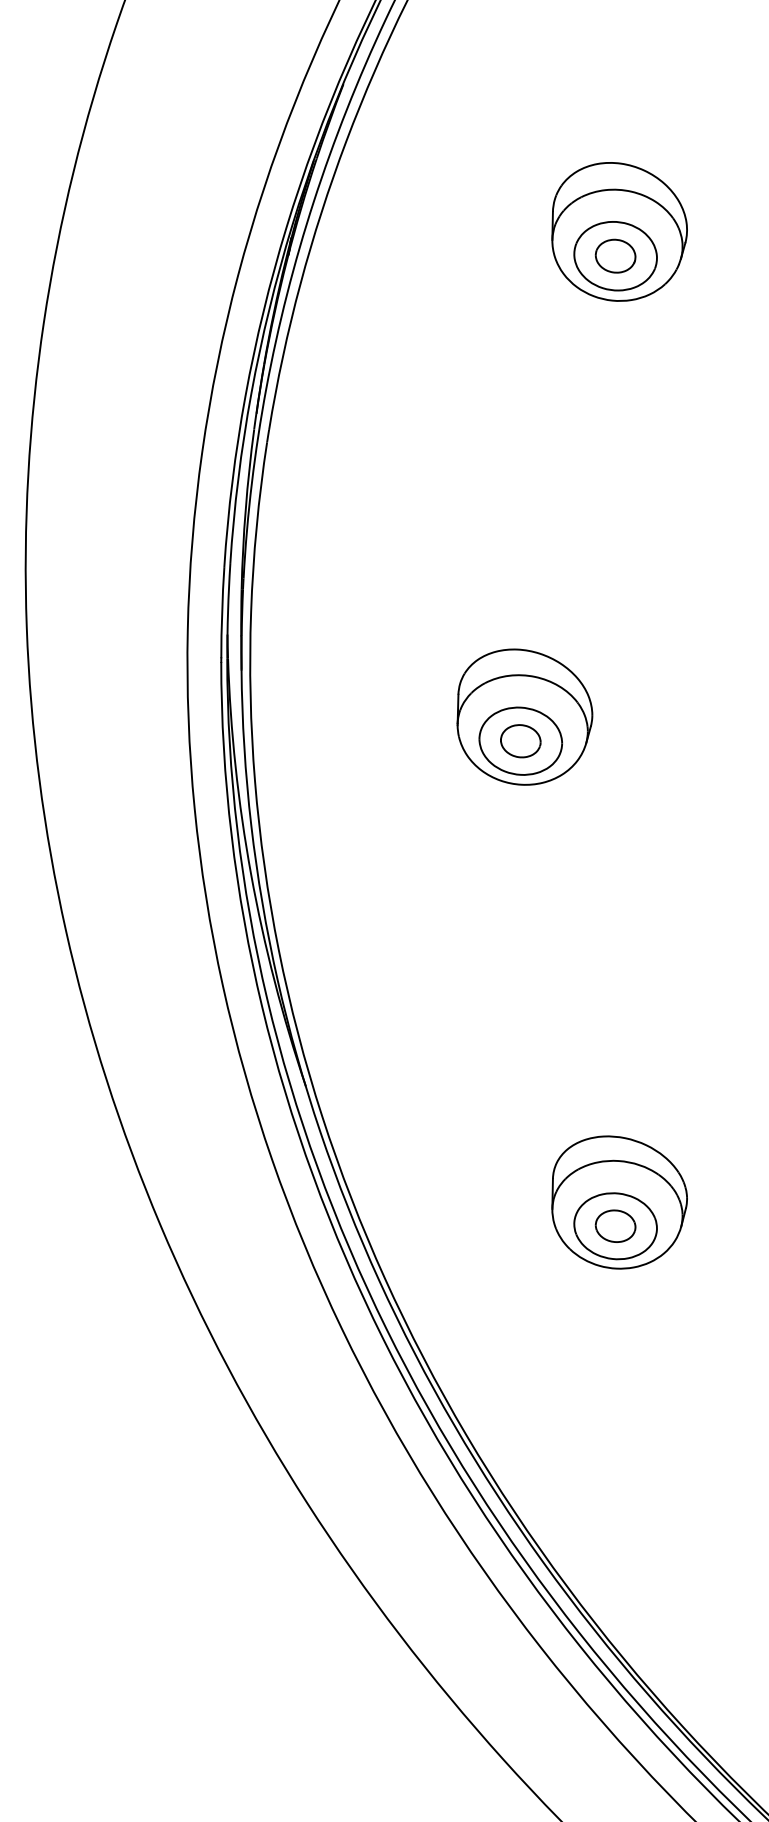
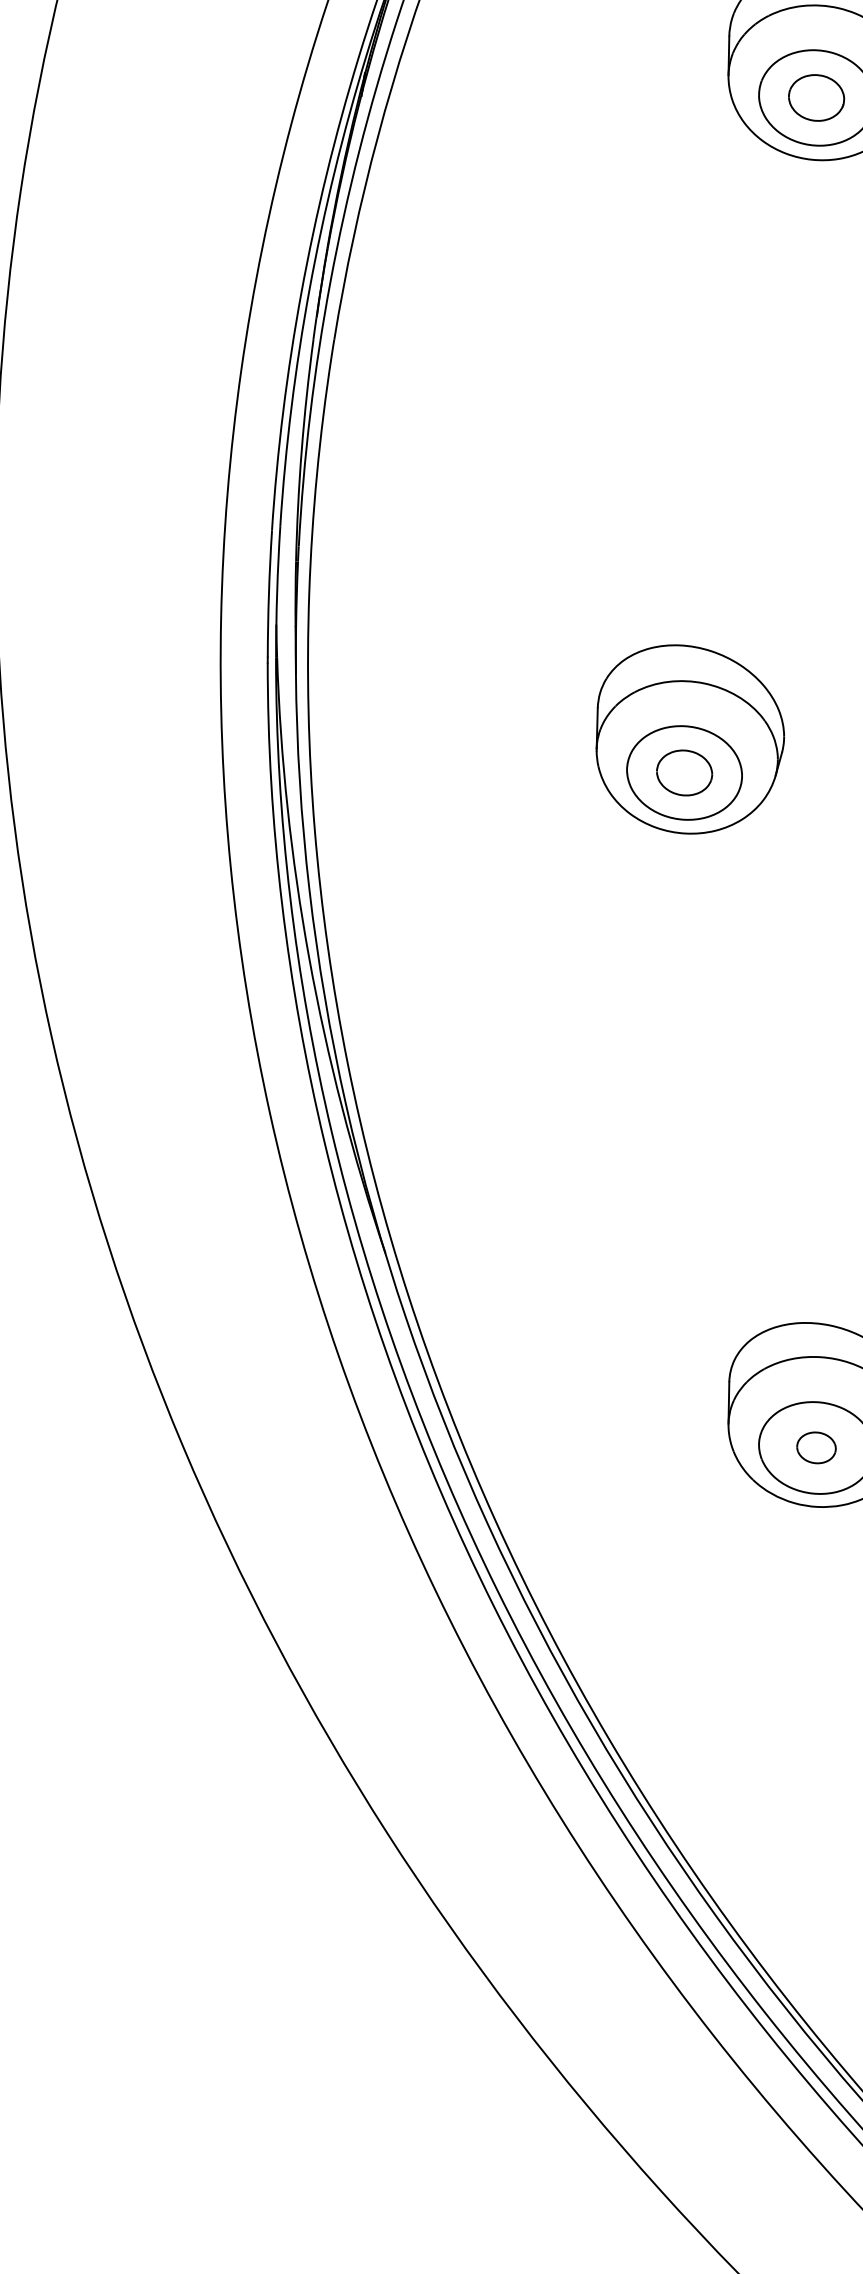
part: (615, 1225) -> (816, 1446), size x0.7

